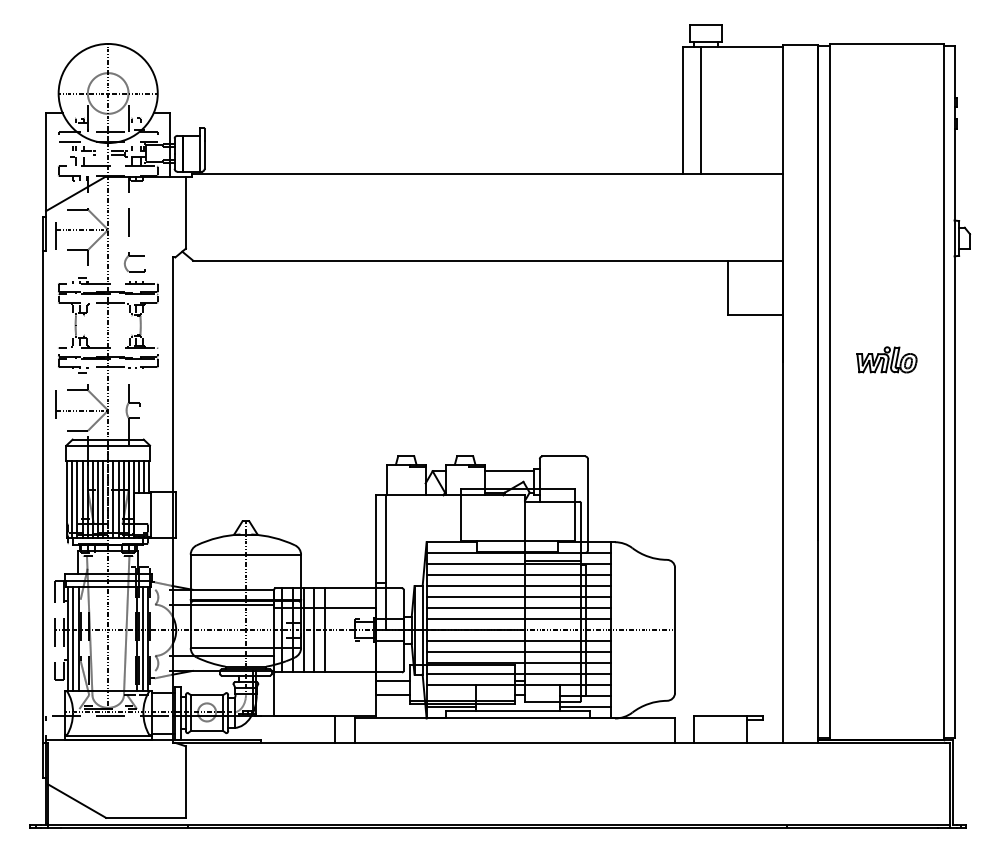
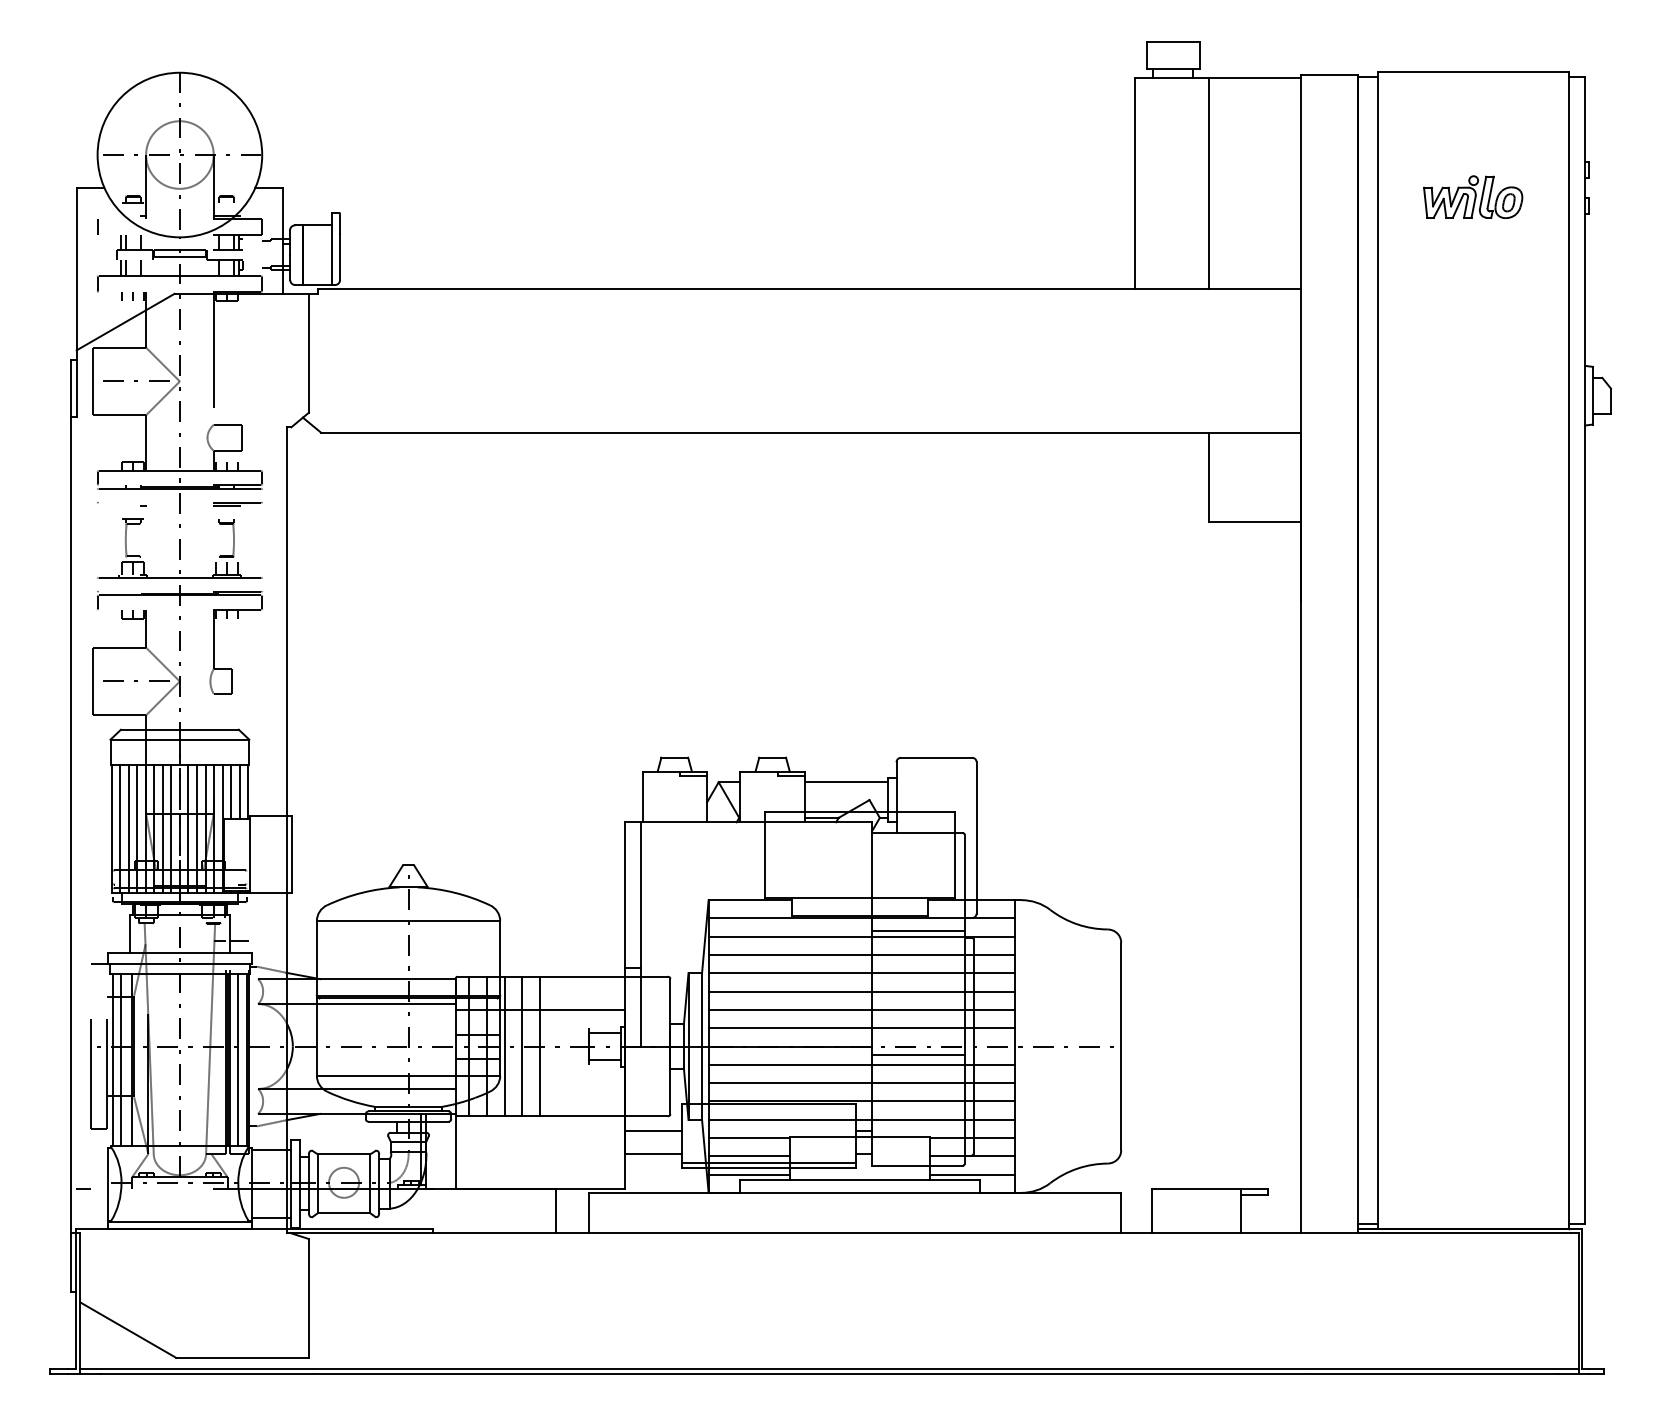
line: (701, 109) -> (1209, 181), moved
part: (886, 359) -> (1472, 196), moved
line: (552, 635) -> (917, 1055), added
line: (450, 696) -> (748, 1156), added

